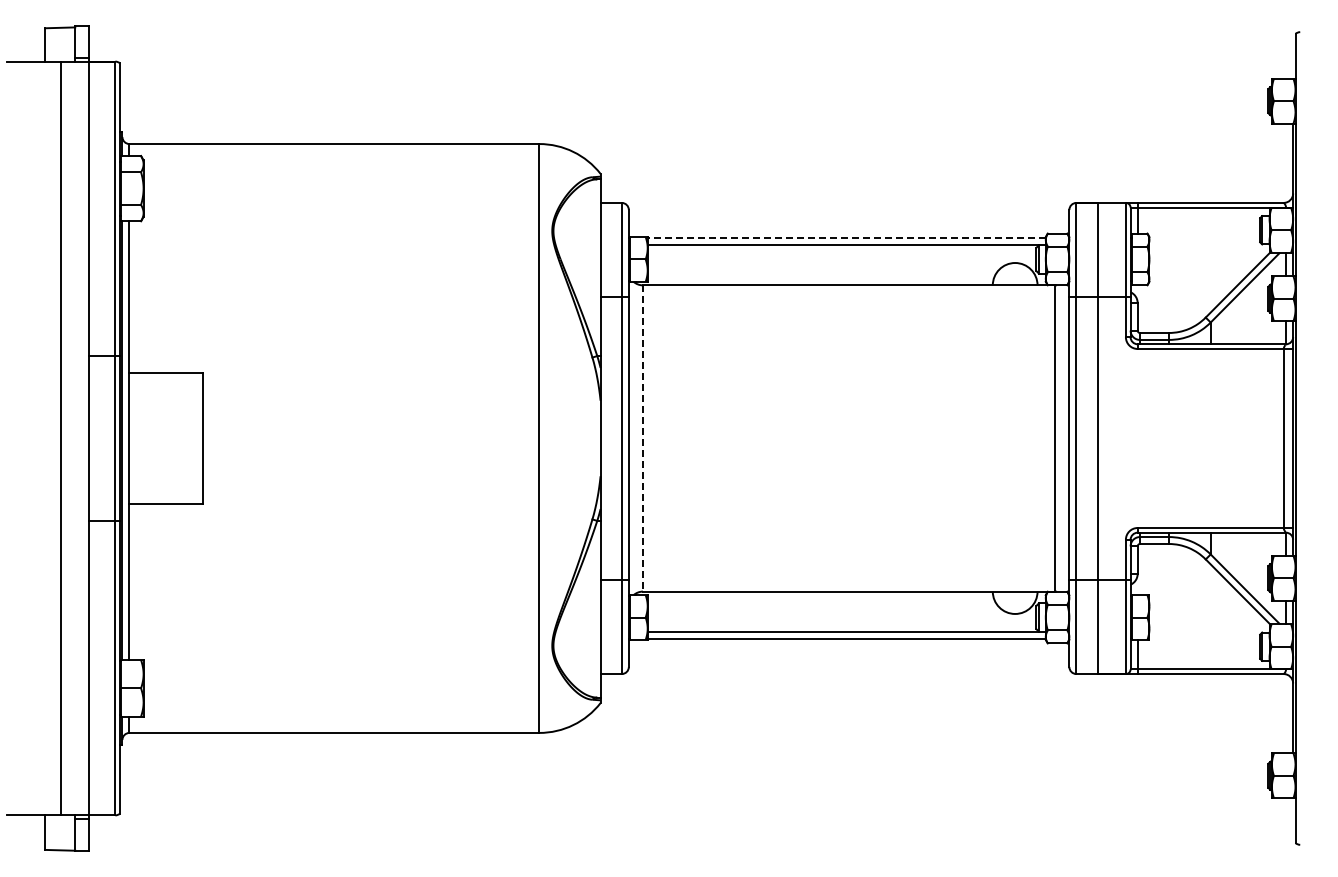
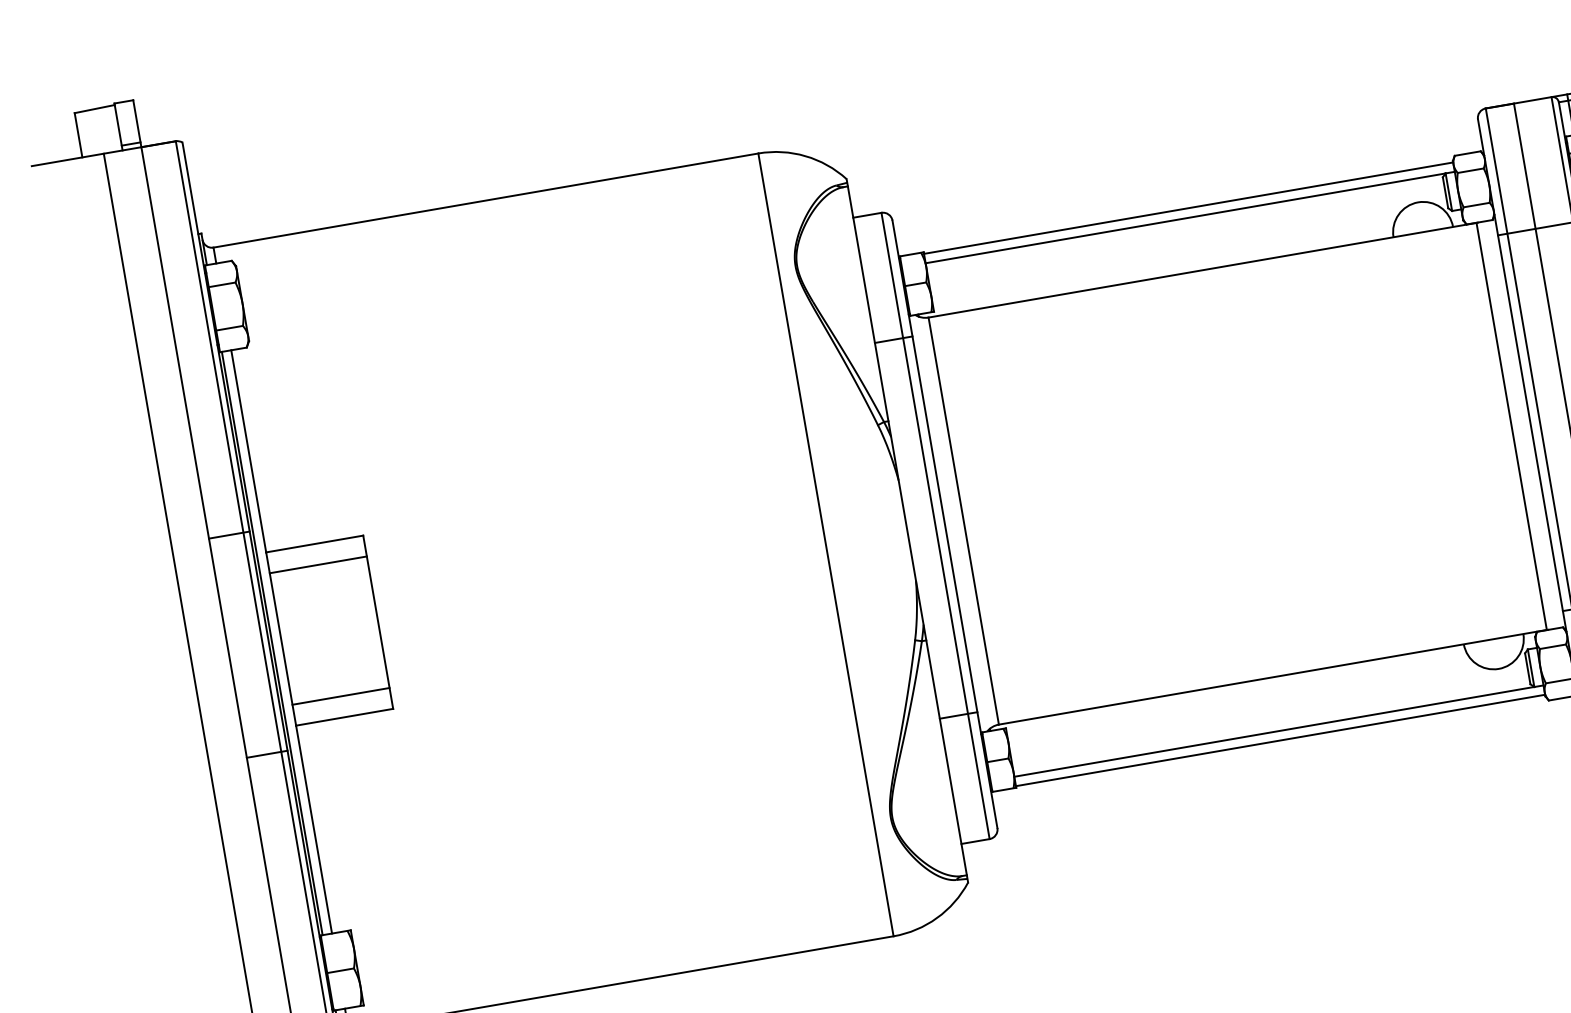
line: (846, 238) -> (1188, 208), dashed -> solid
line: (165, 389) -> (317, 565), added
line: (643, 438) -> (964, 521), dashed -> solid
line: (165, 487) -> (340, 695), added

